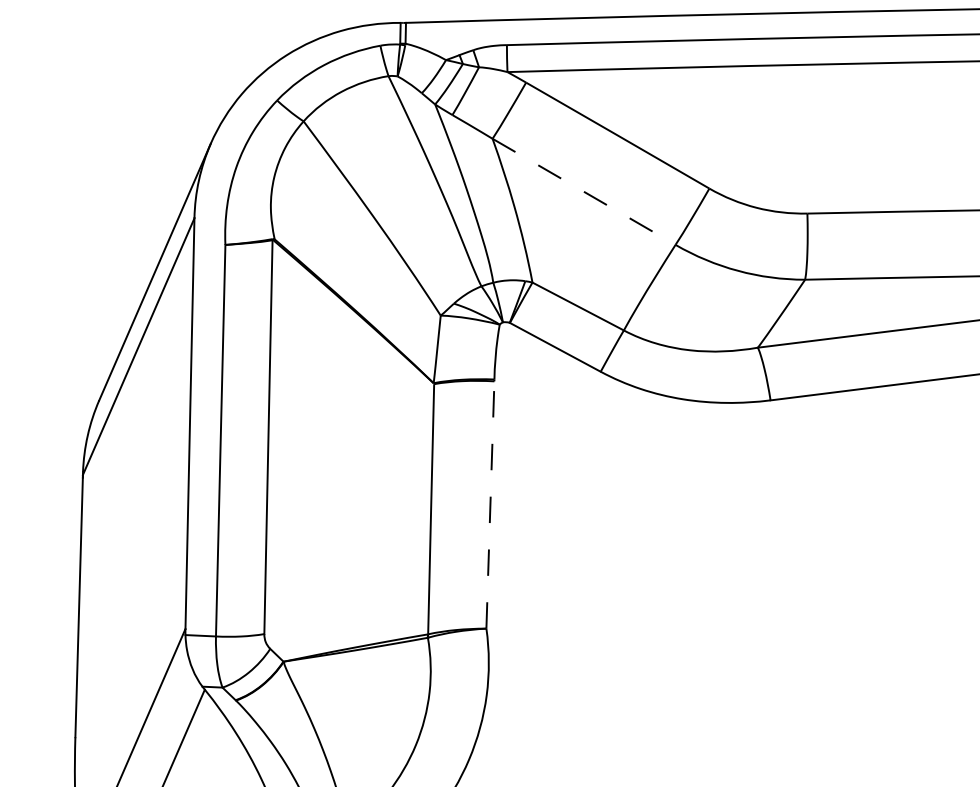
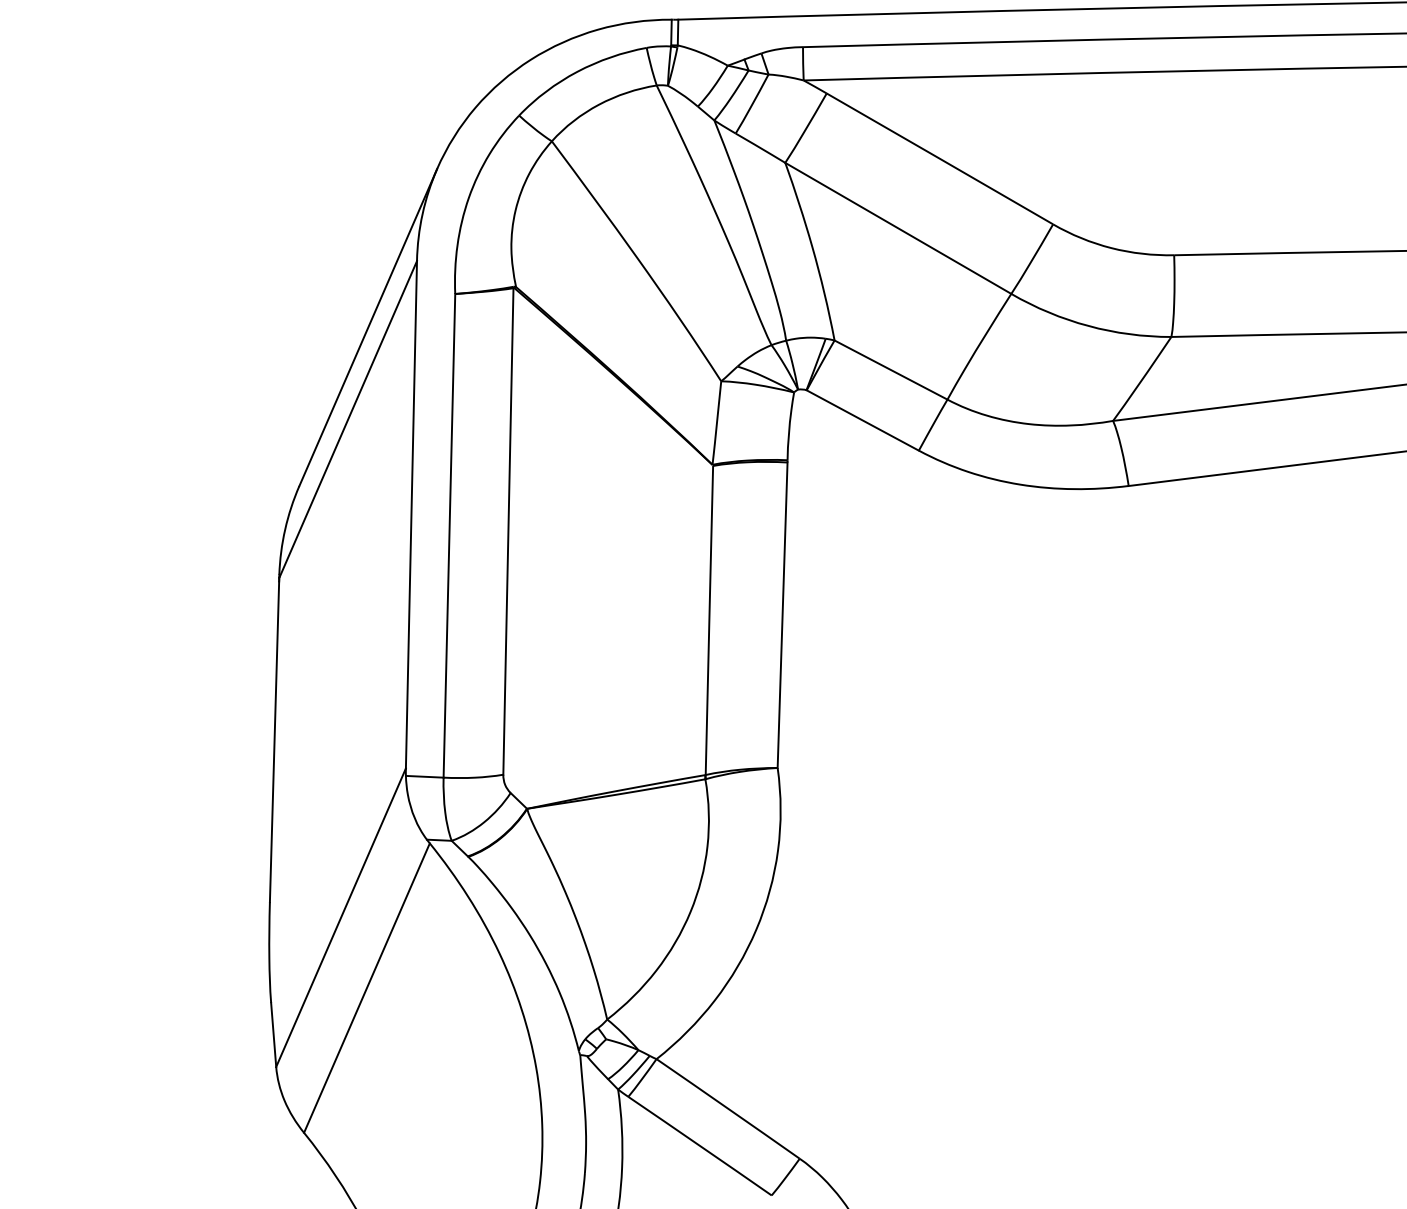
line: (584, 191) -> (898, 228), dashed -> solid
line: (490, 505) -> (782, 615), dashed -> solid

